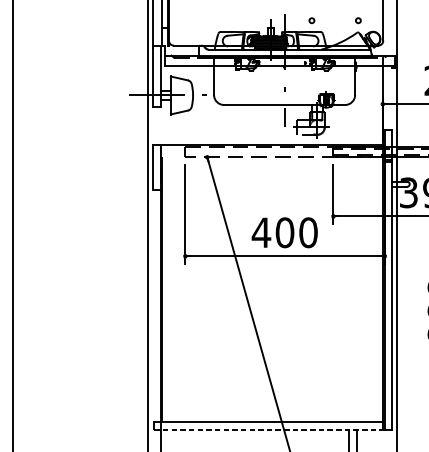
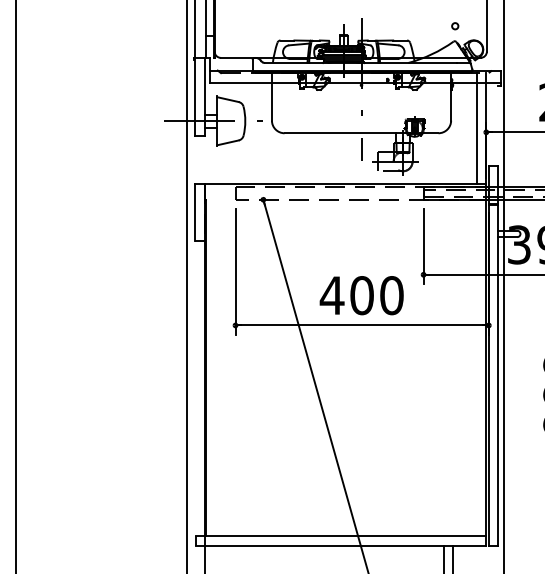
circle: (312, 20) -> (396, 26), removed
line: (375, 101) -> (476, 128), added
line: (268, 429) -> (341, 545), dashed -> solid

